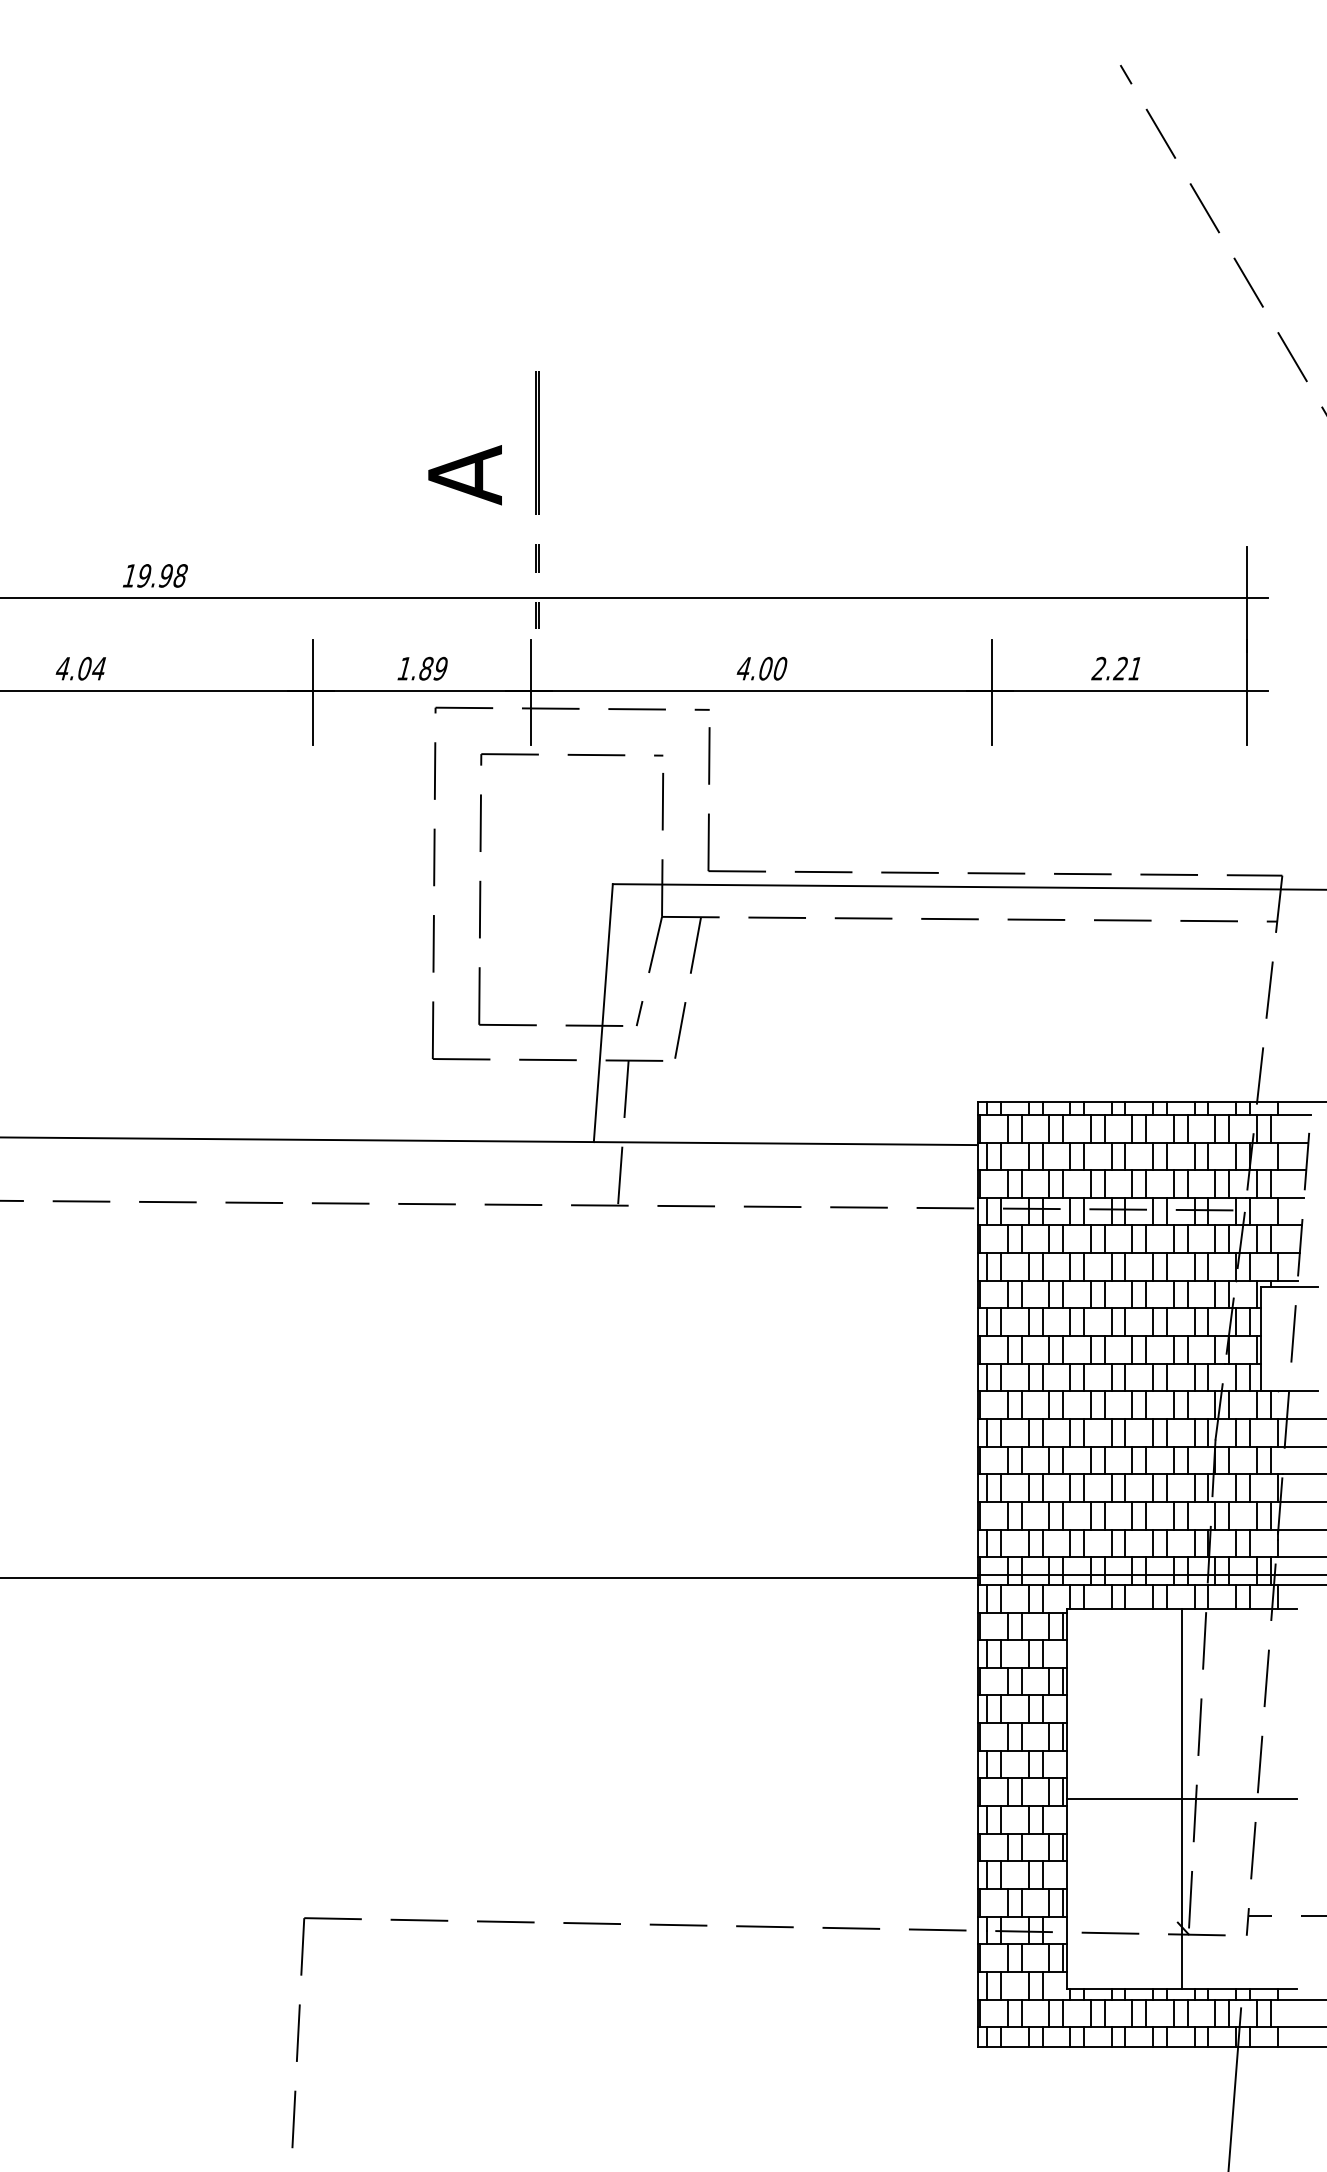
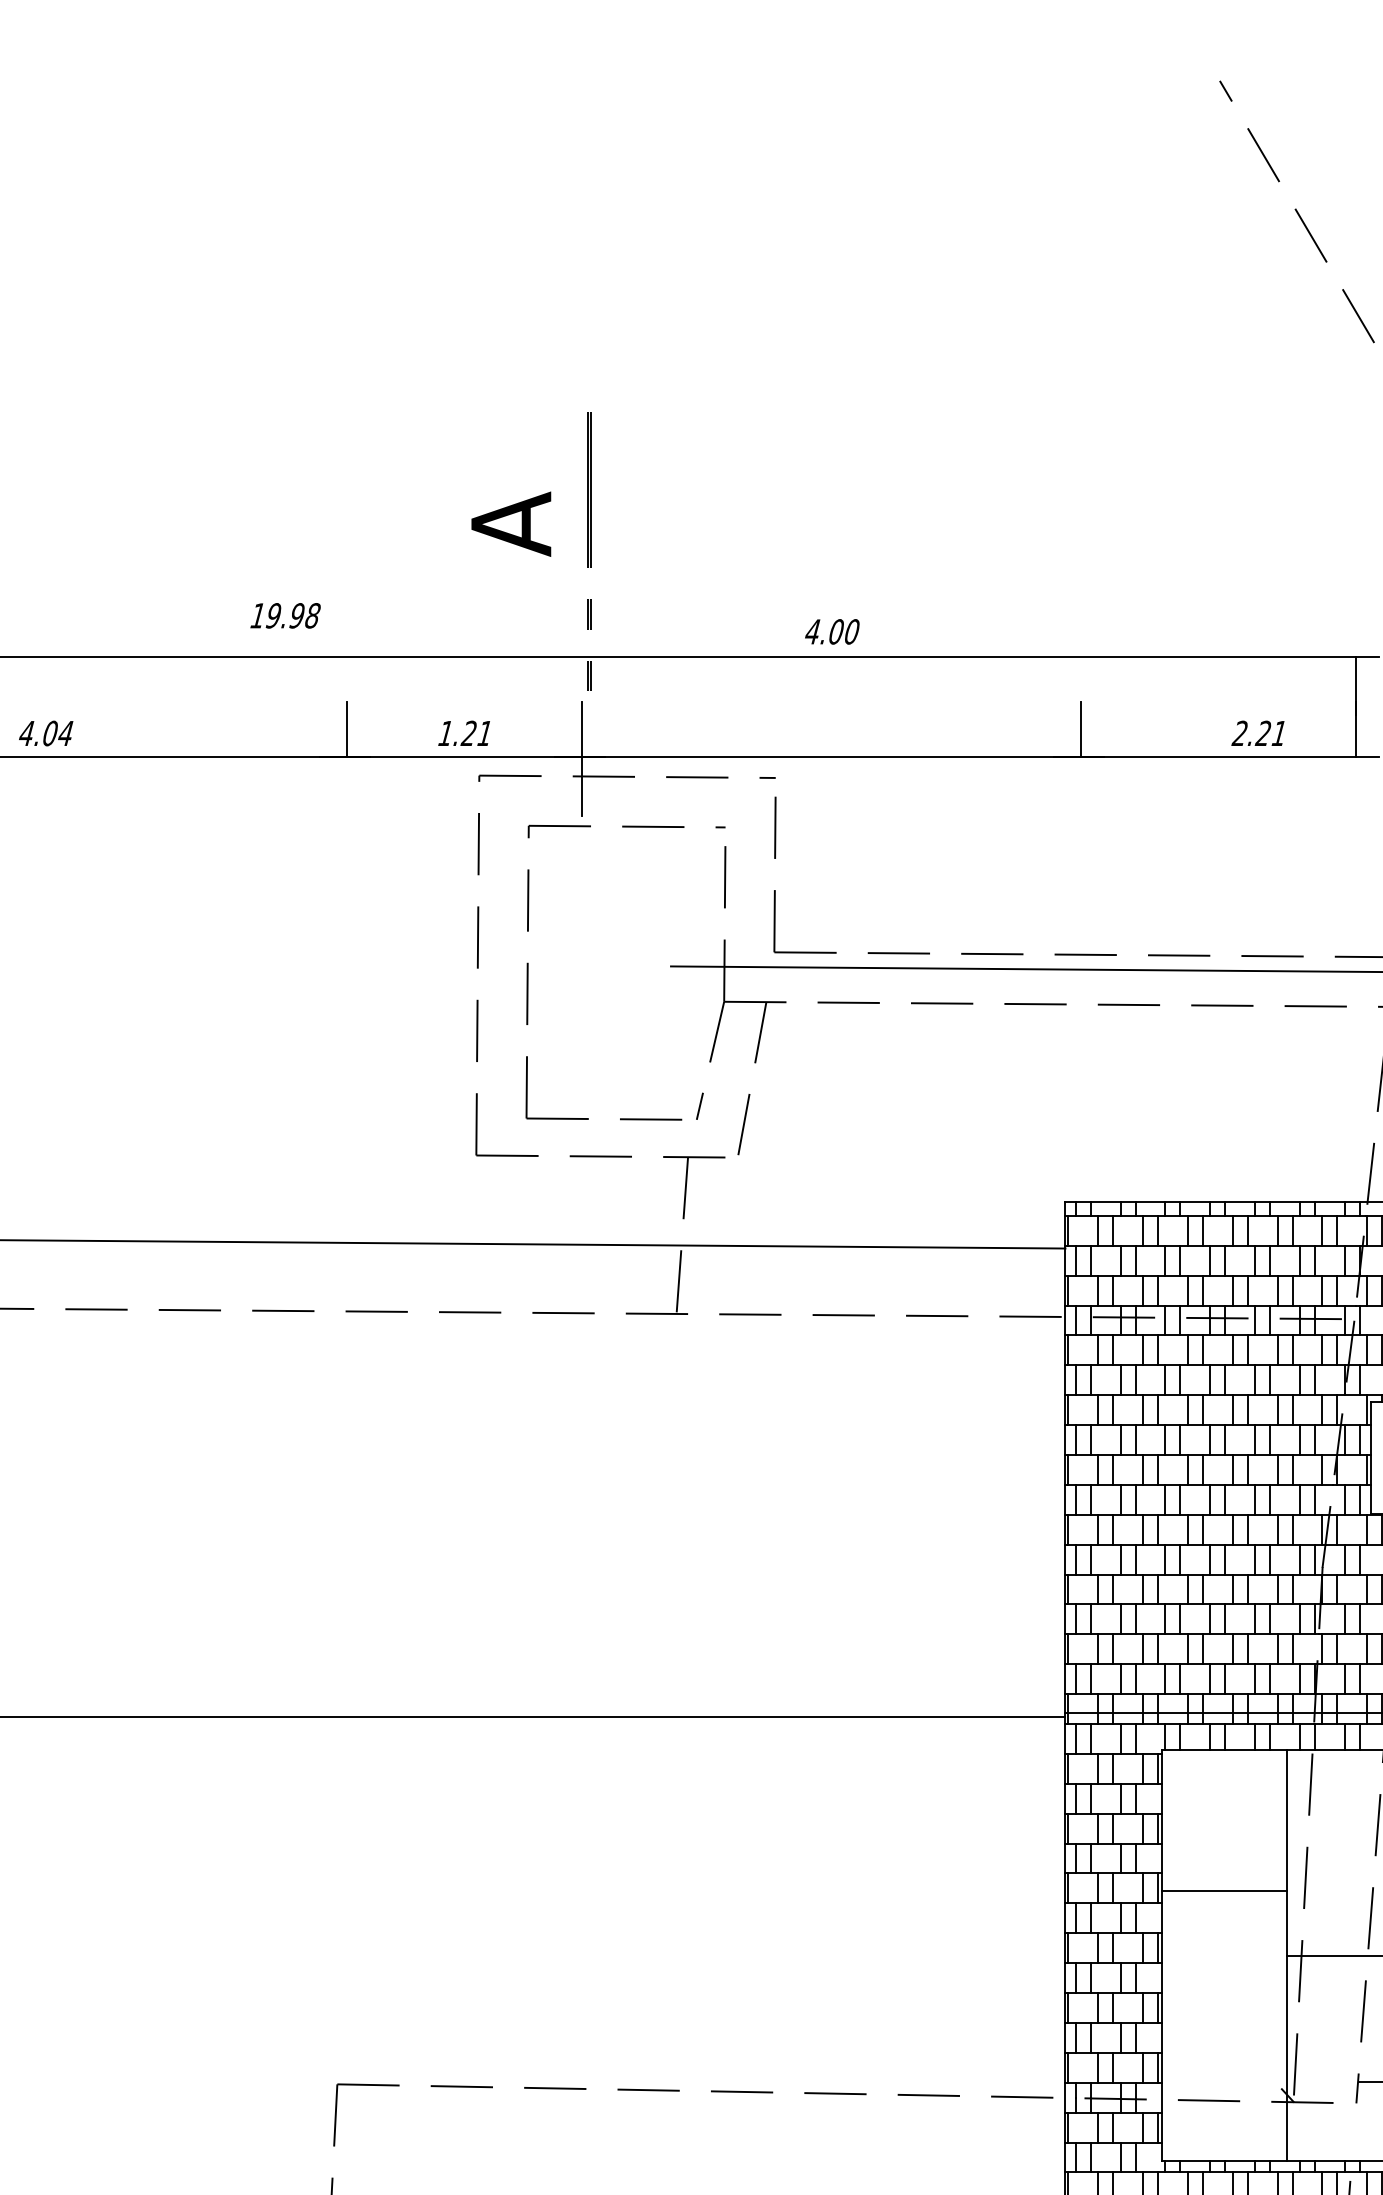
line: (1246, 572) -> (1356, 629), removed
text: (155, 575) -> (285, 615), moved
text: (80, 668) -> (45, 733), moved
text: (432, 668) -> (476, 733), 1.89 -> 1.21
text: (761, 668) -> (831, 631), moved
text: (1115, 668) -> (1257, 733), moved
line: (312, 717) -> (346, 786), removed
line: (991, 717) -> (1080, 786), removed
line: (1246, 717) -> (1356, 786), removed
line: (602, 1013) -> (659, 1106), removed
line: (1124, 1799) -> (1224, 1891), moved

